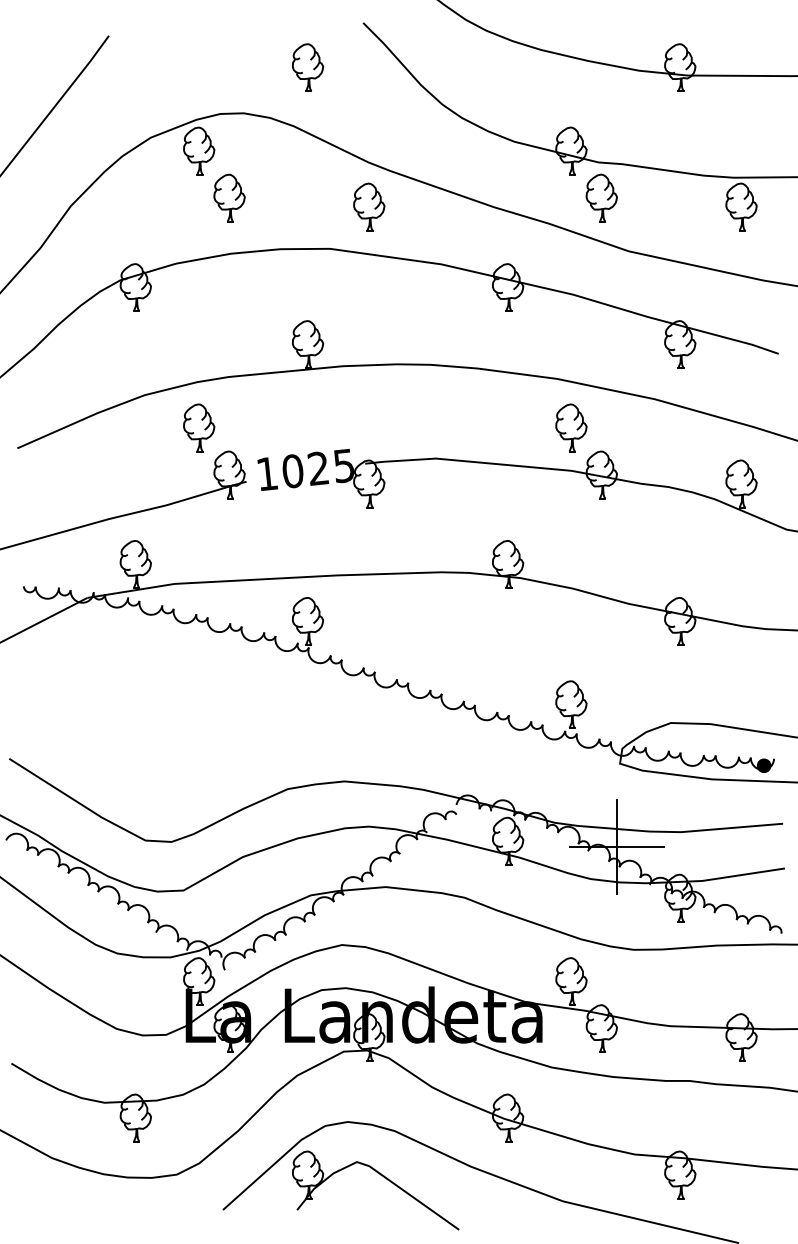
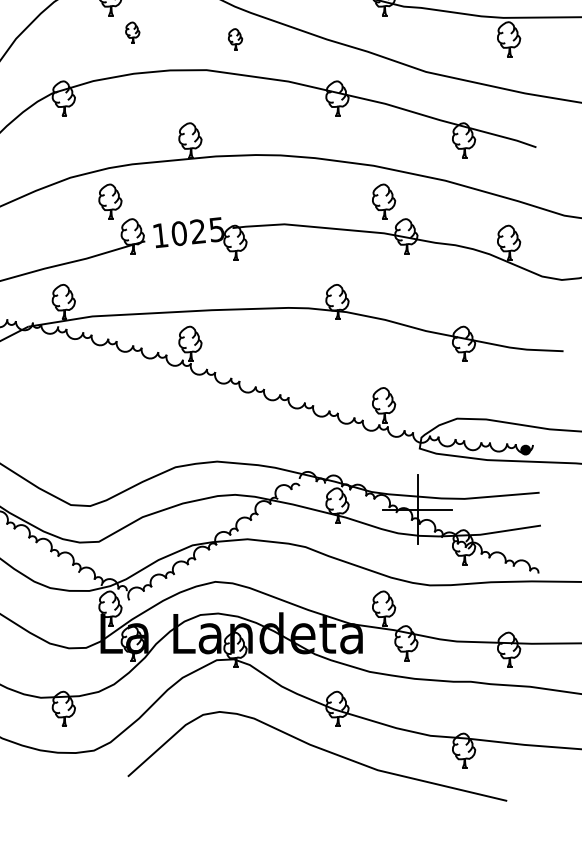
part: (229, 197) -> (132, 32), size x0.6
part: (601, 197) -> (406, 32), removed
part: (369, 206) -> (235, 39), size x0.6
part: (384, 1178) -> (246, 753), removed

